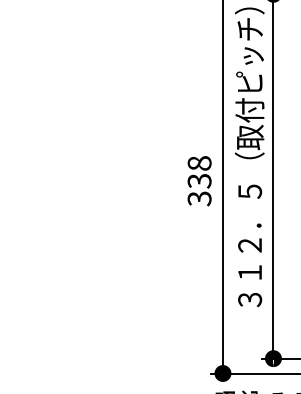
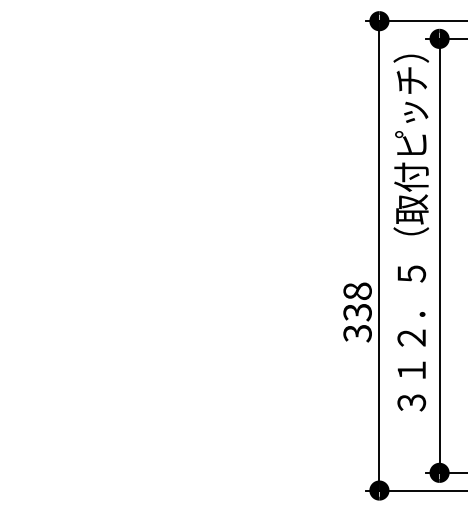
text: (199, 181) -> (357, 312), moved

